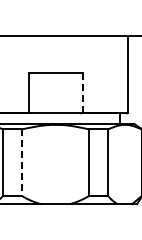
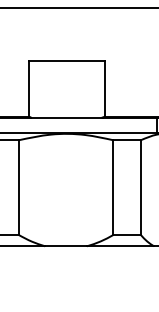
line: (82, 93) -> (104, 89), dashed -> solid
line: (22, 163) -> (19, 188), dashed -> solid

